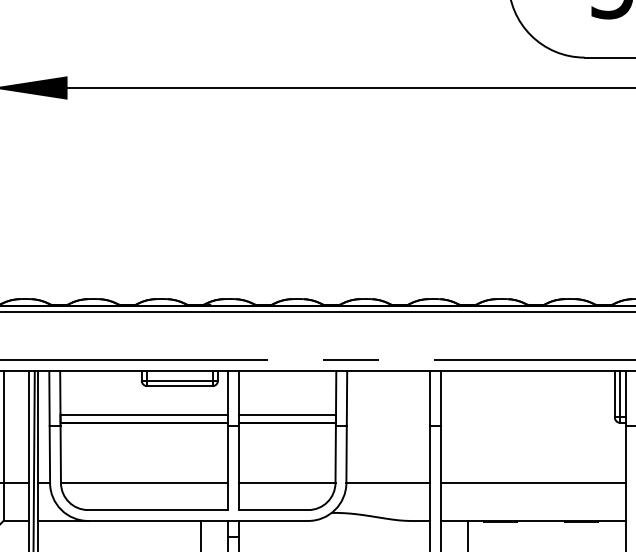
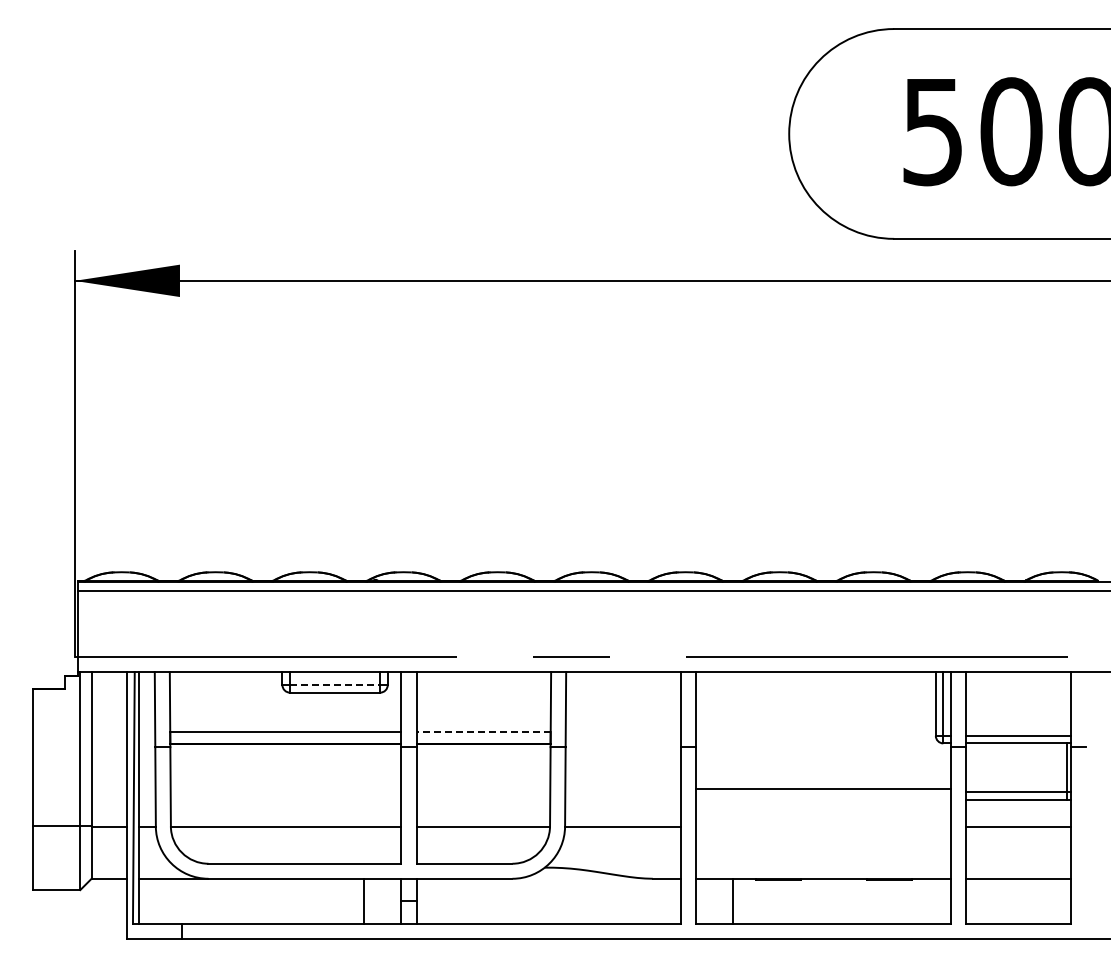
line: (180, 381) -> (335, 685), solid -> dashed
line: (287, 415) -> (483, 732), solid -> dashed
line: (532, 483) -> (822, 788), moved

